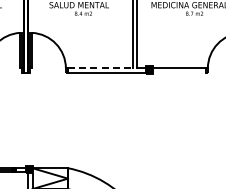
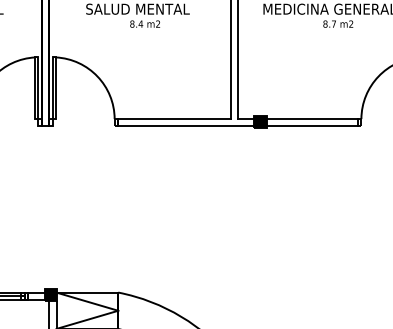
line: (100, 68) -> (174, 119), dashed -> solid
line: (179, 72) -> (312, 126), added

